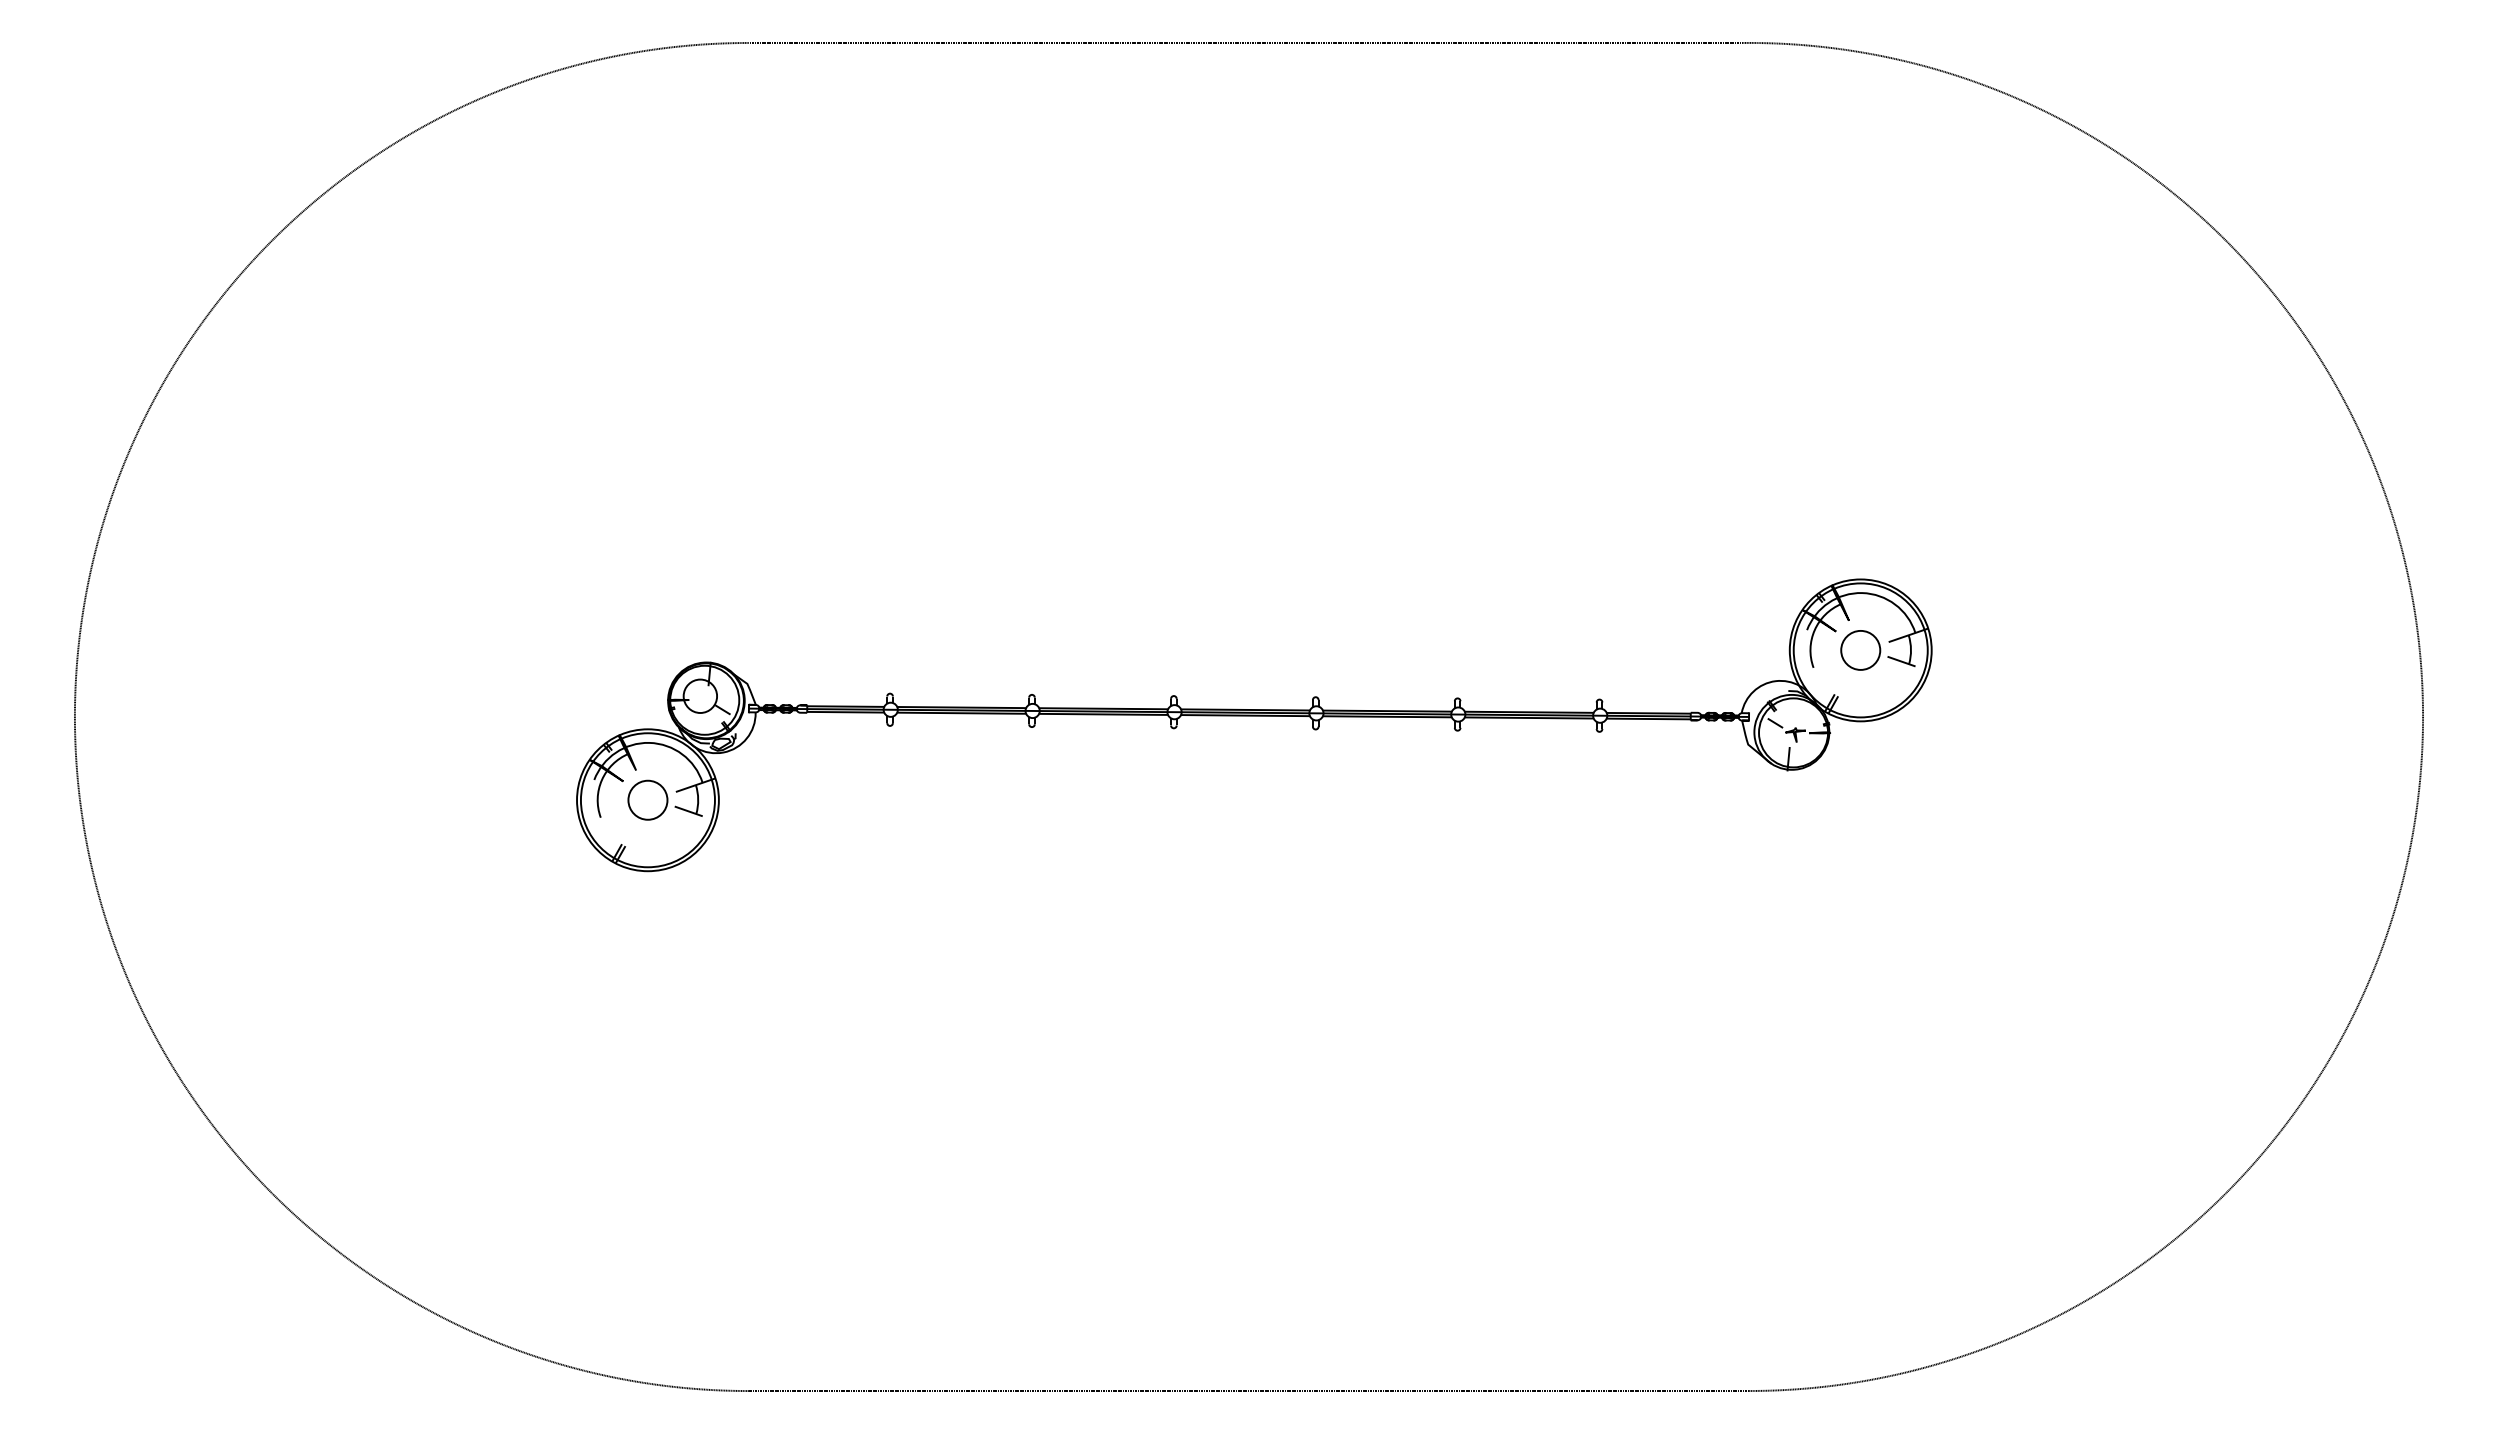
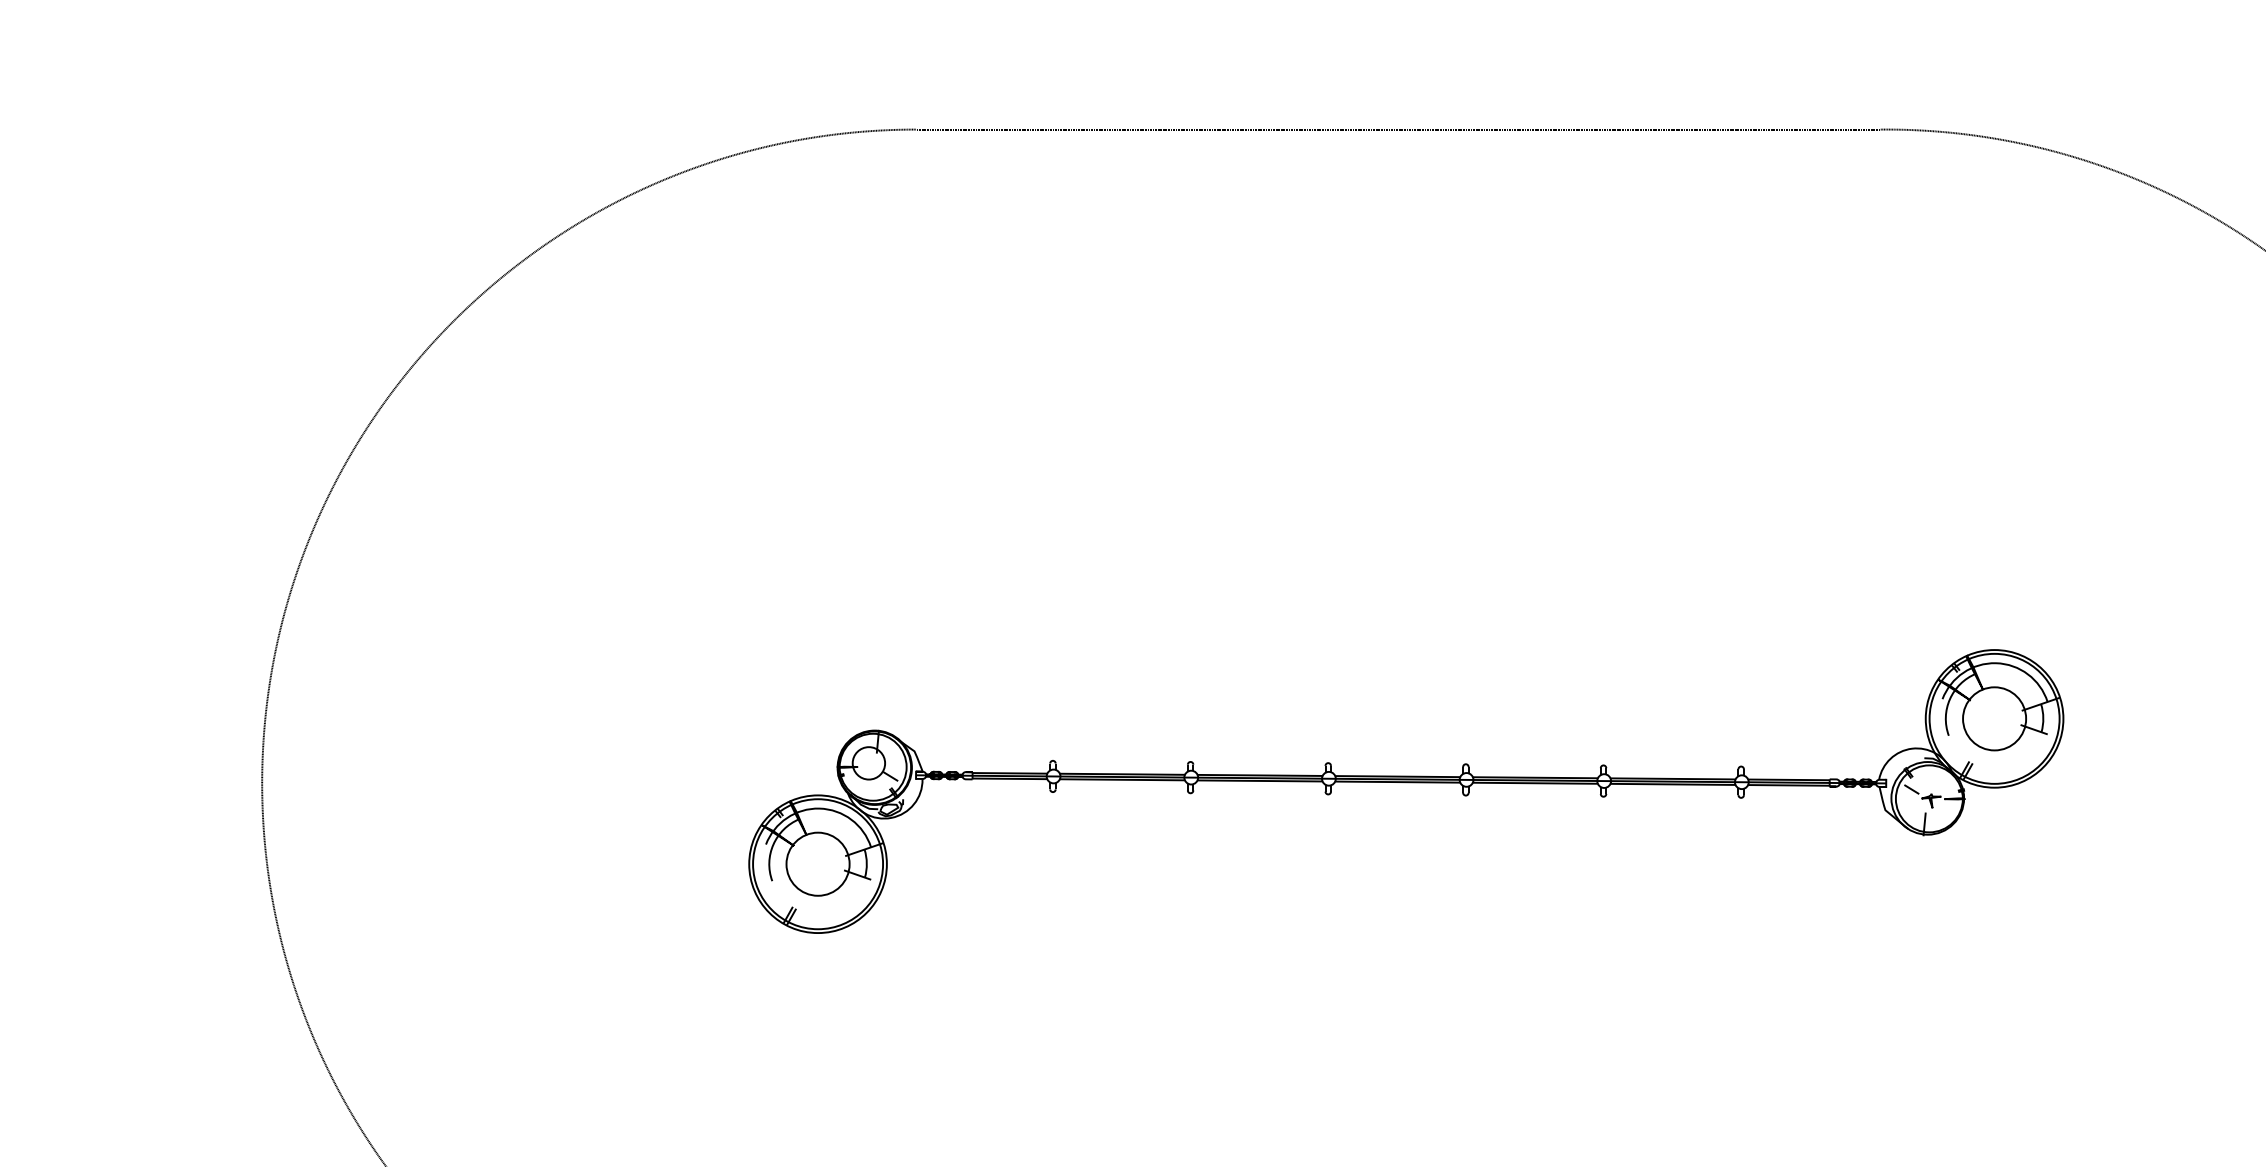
circle: (1860, 649) -> (1994, 717), size x1.67
circle: (647, 799) -> (817, 863), size x1.67

